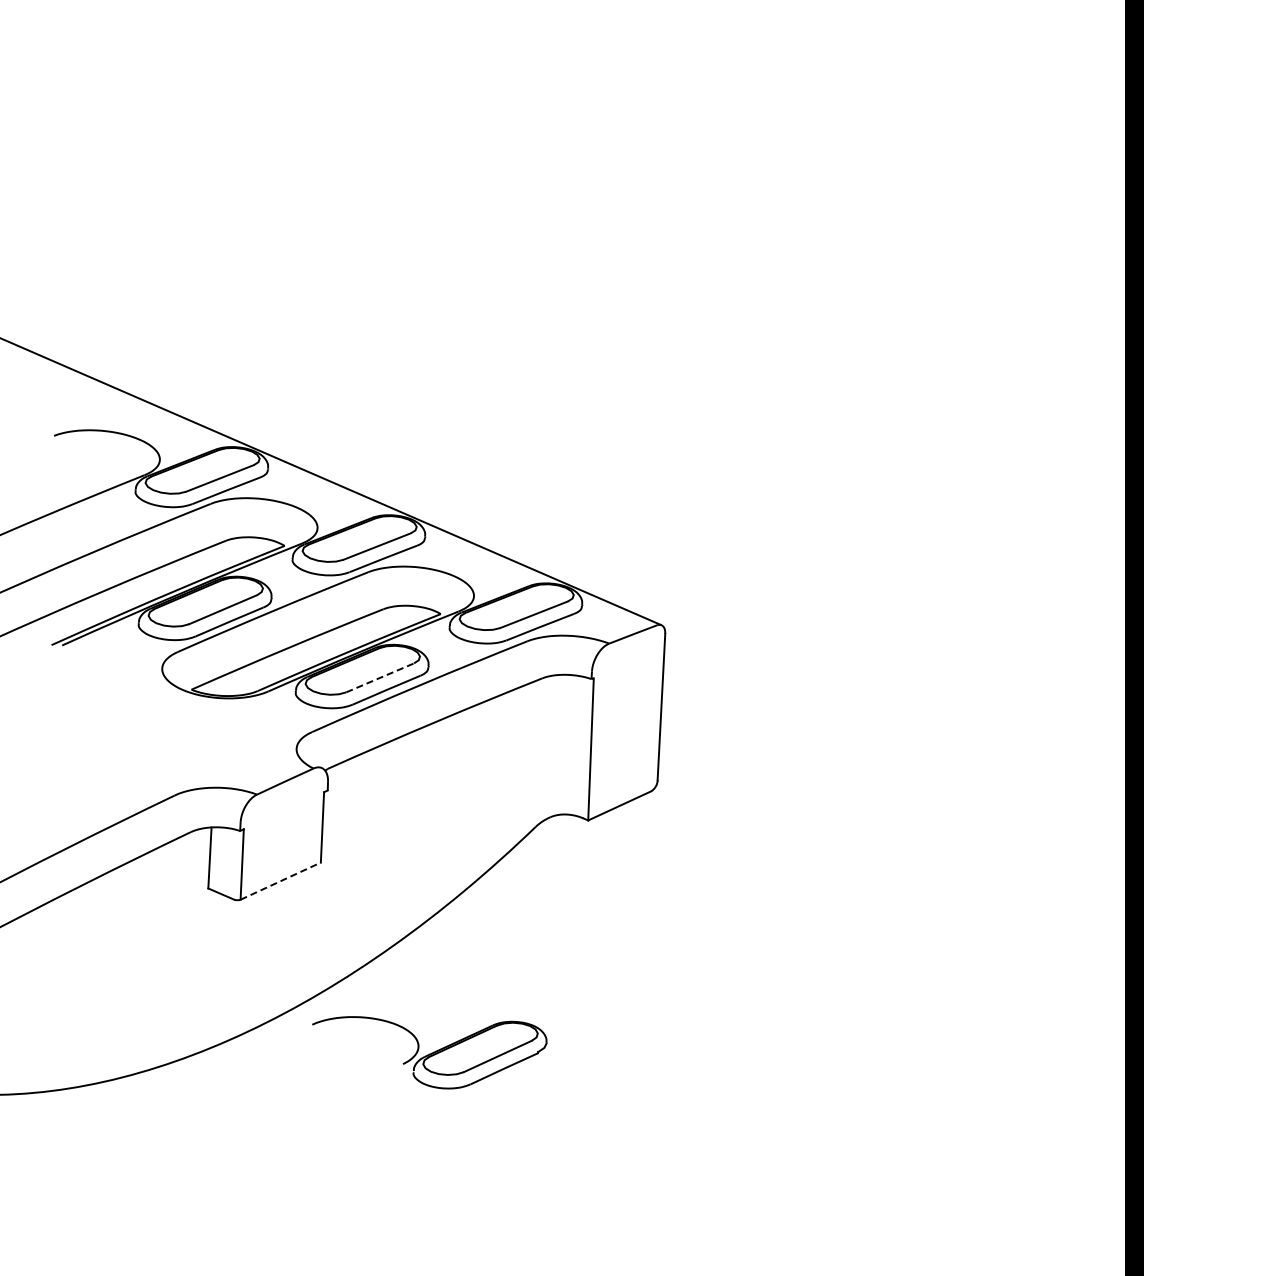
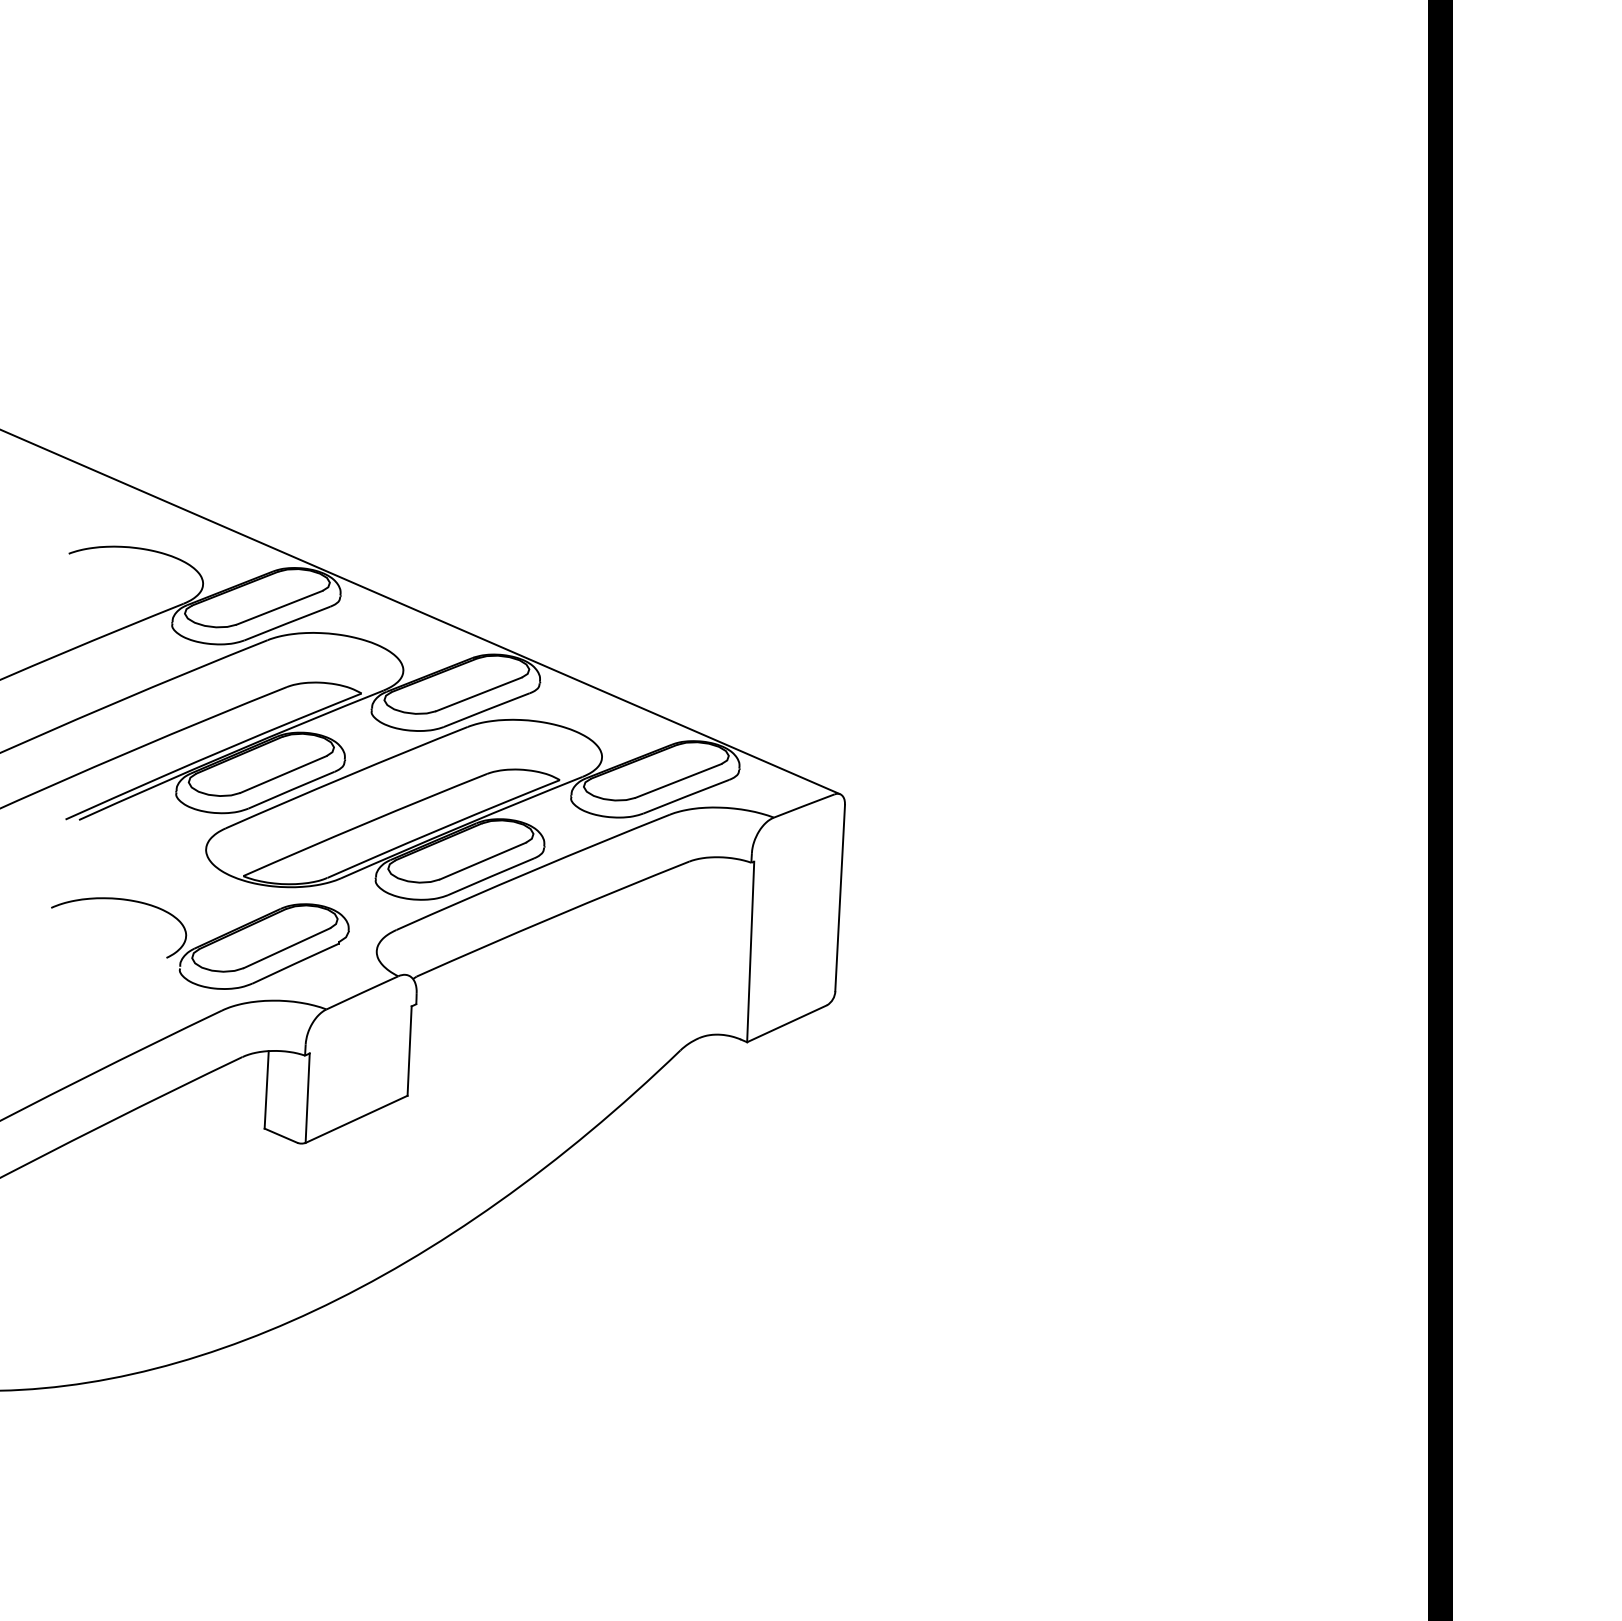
line: (380, 677) -> (483, 860), dashed -> solid
line: (281, 880) -> (357, 1118), dashed -> solid
part: (429, 1052) -> (200, 943), moved

